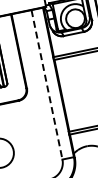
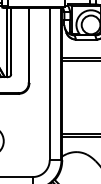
line: (46, 85) -> (49, 84), dashed -> solid

